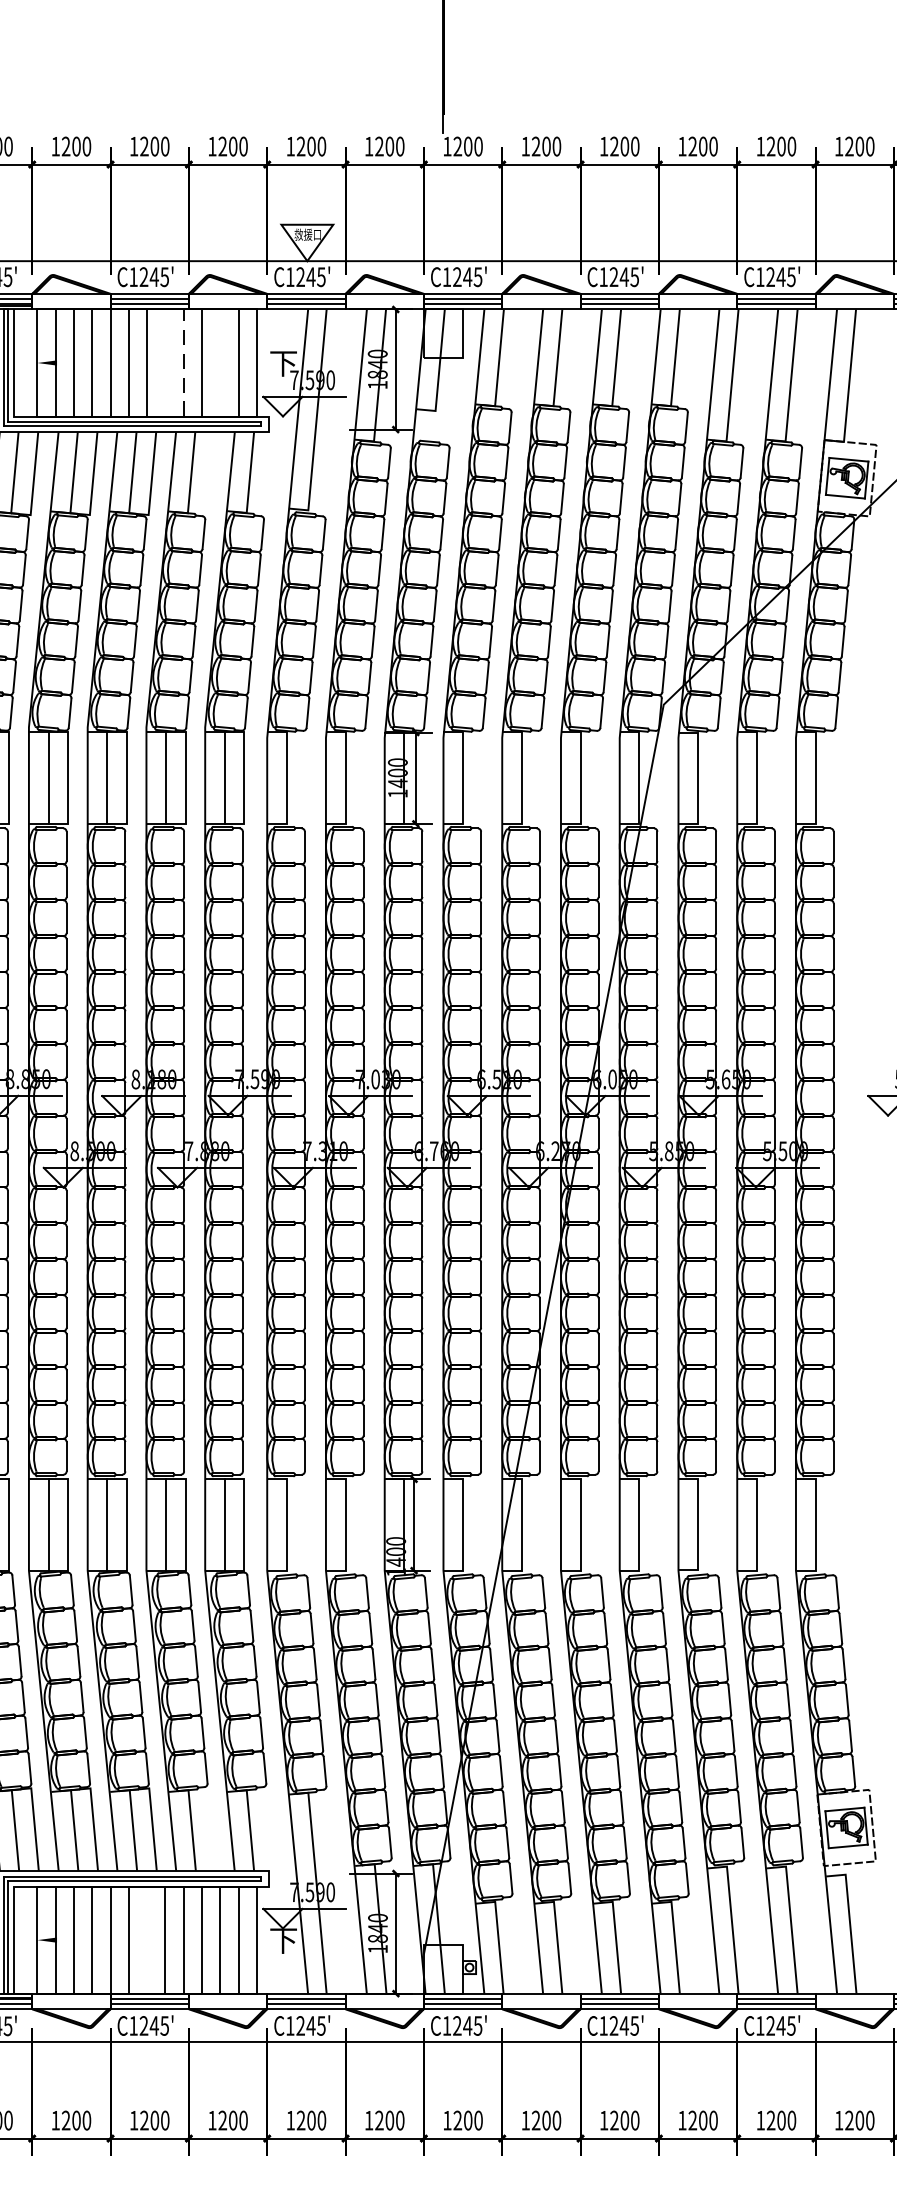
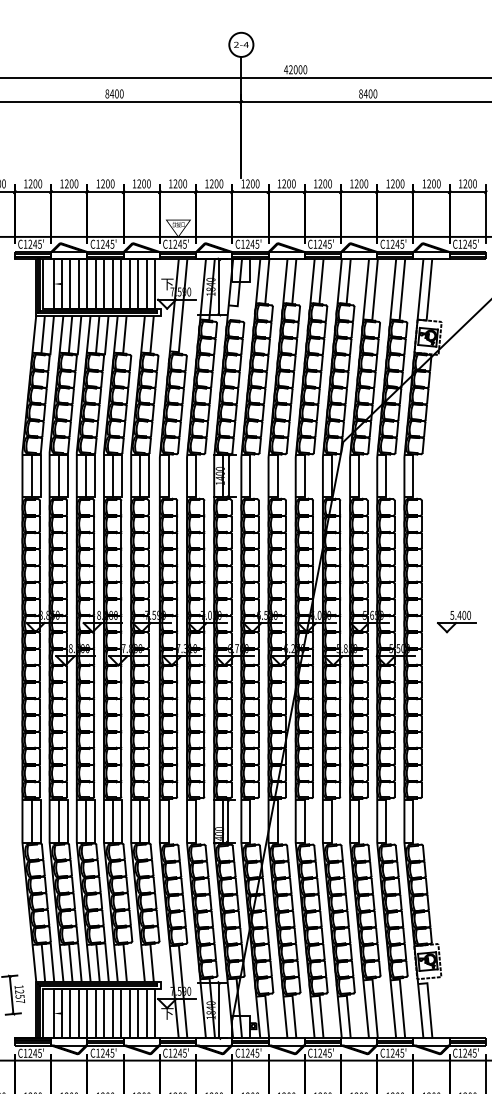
line: (164, 361) -> (112, 283), added
line: (221, 361) -> (138, 283), added
line: (184, 364) -> (121, 284), dashed -> solid
line: (147, 1940) -> (104, 1013), added

